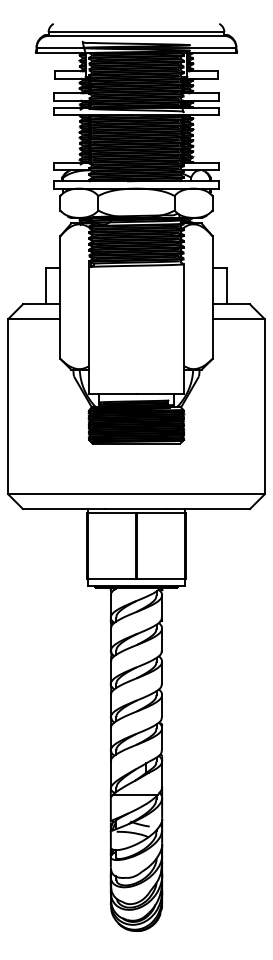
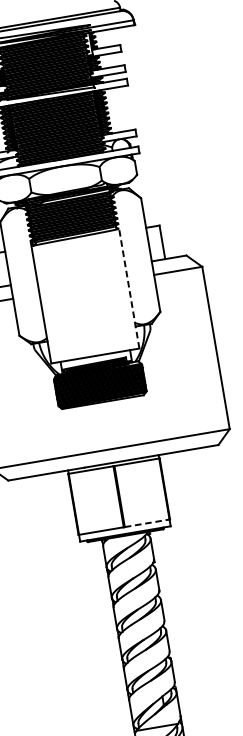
line: (184, 329) -> (129, 289), solid -> dashed
line: (161, 578) -> (147, 523), solid -> dashed

